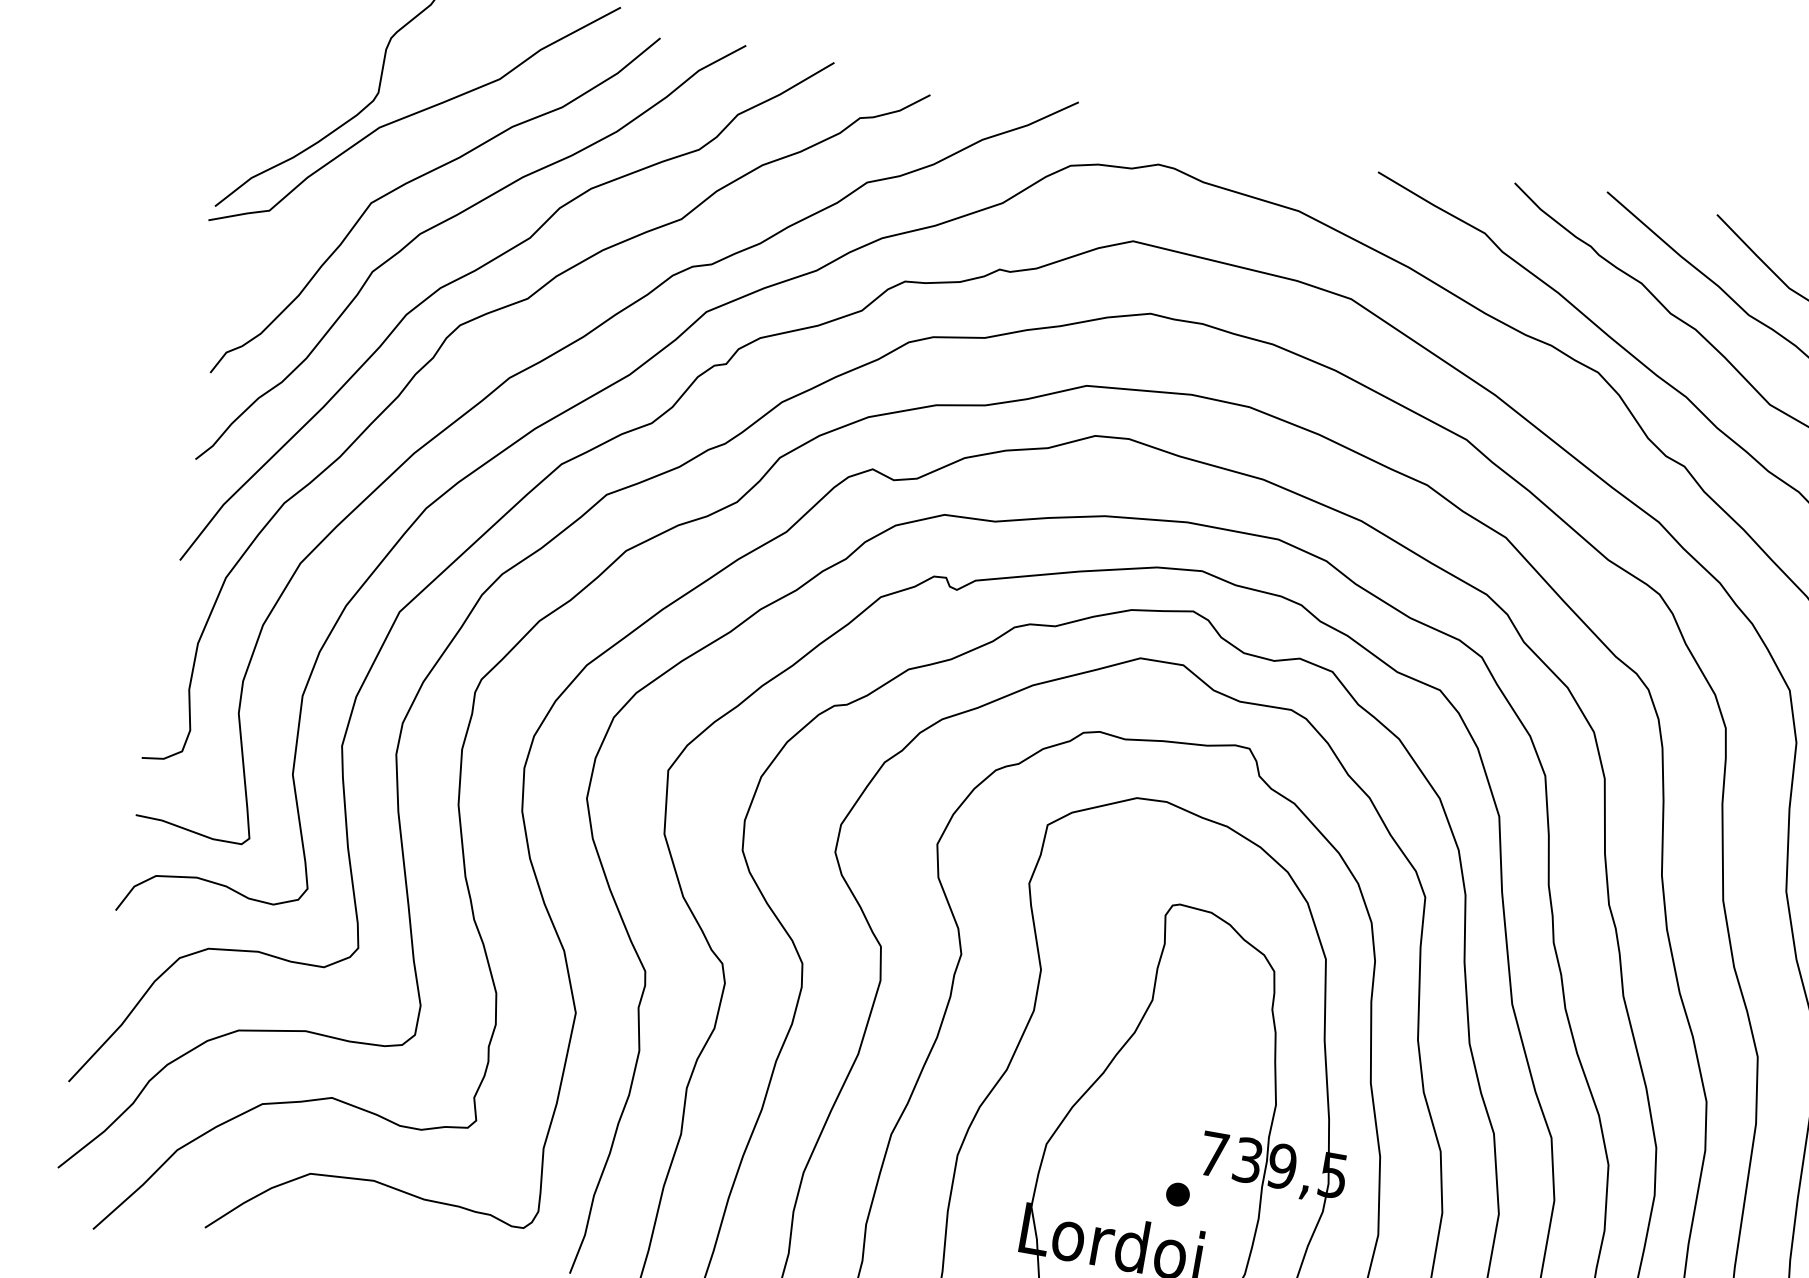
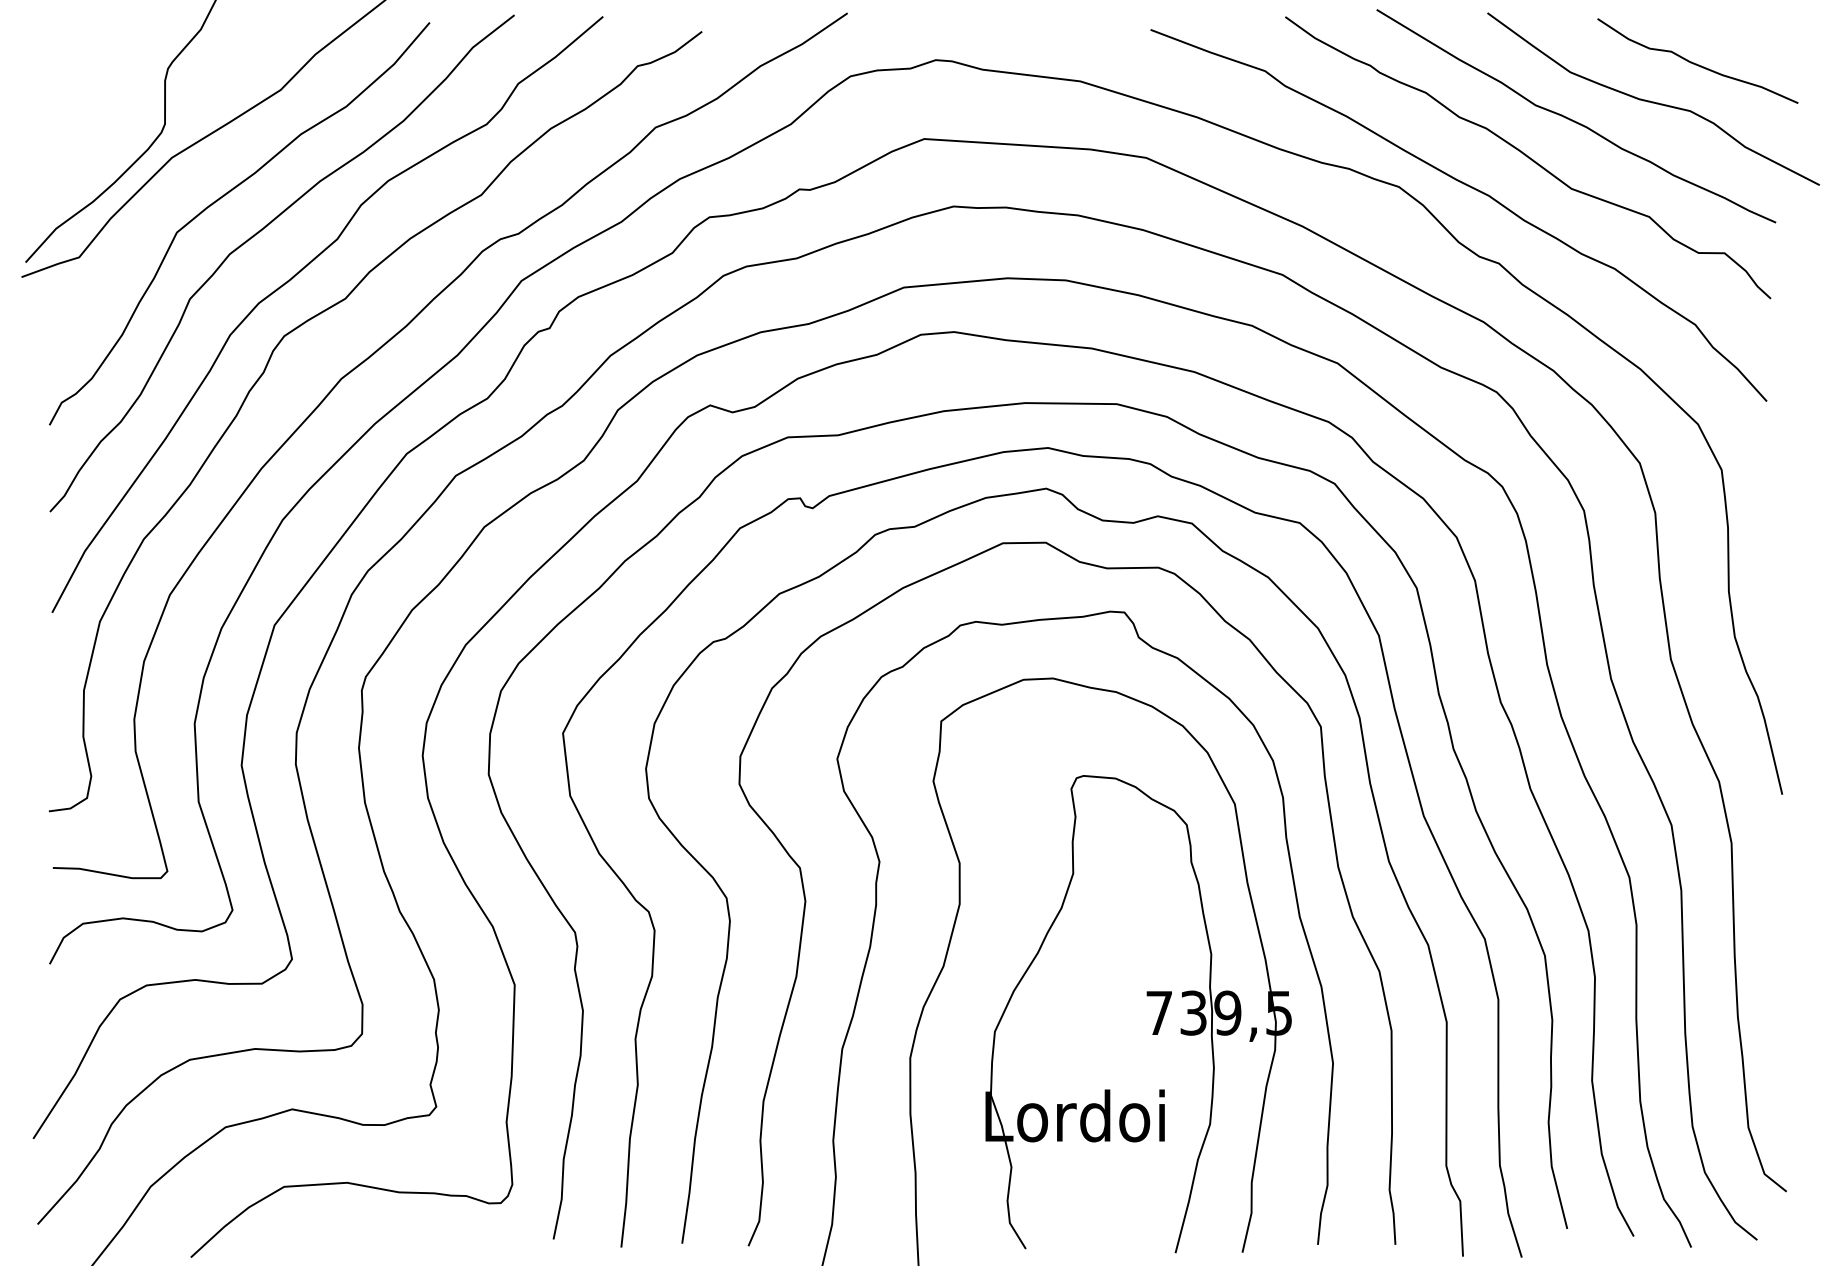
part: (1178, 1193) -> (1131, 1057), removed

